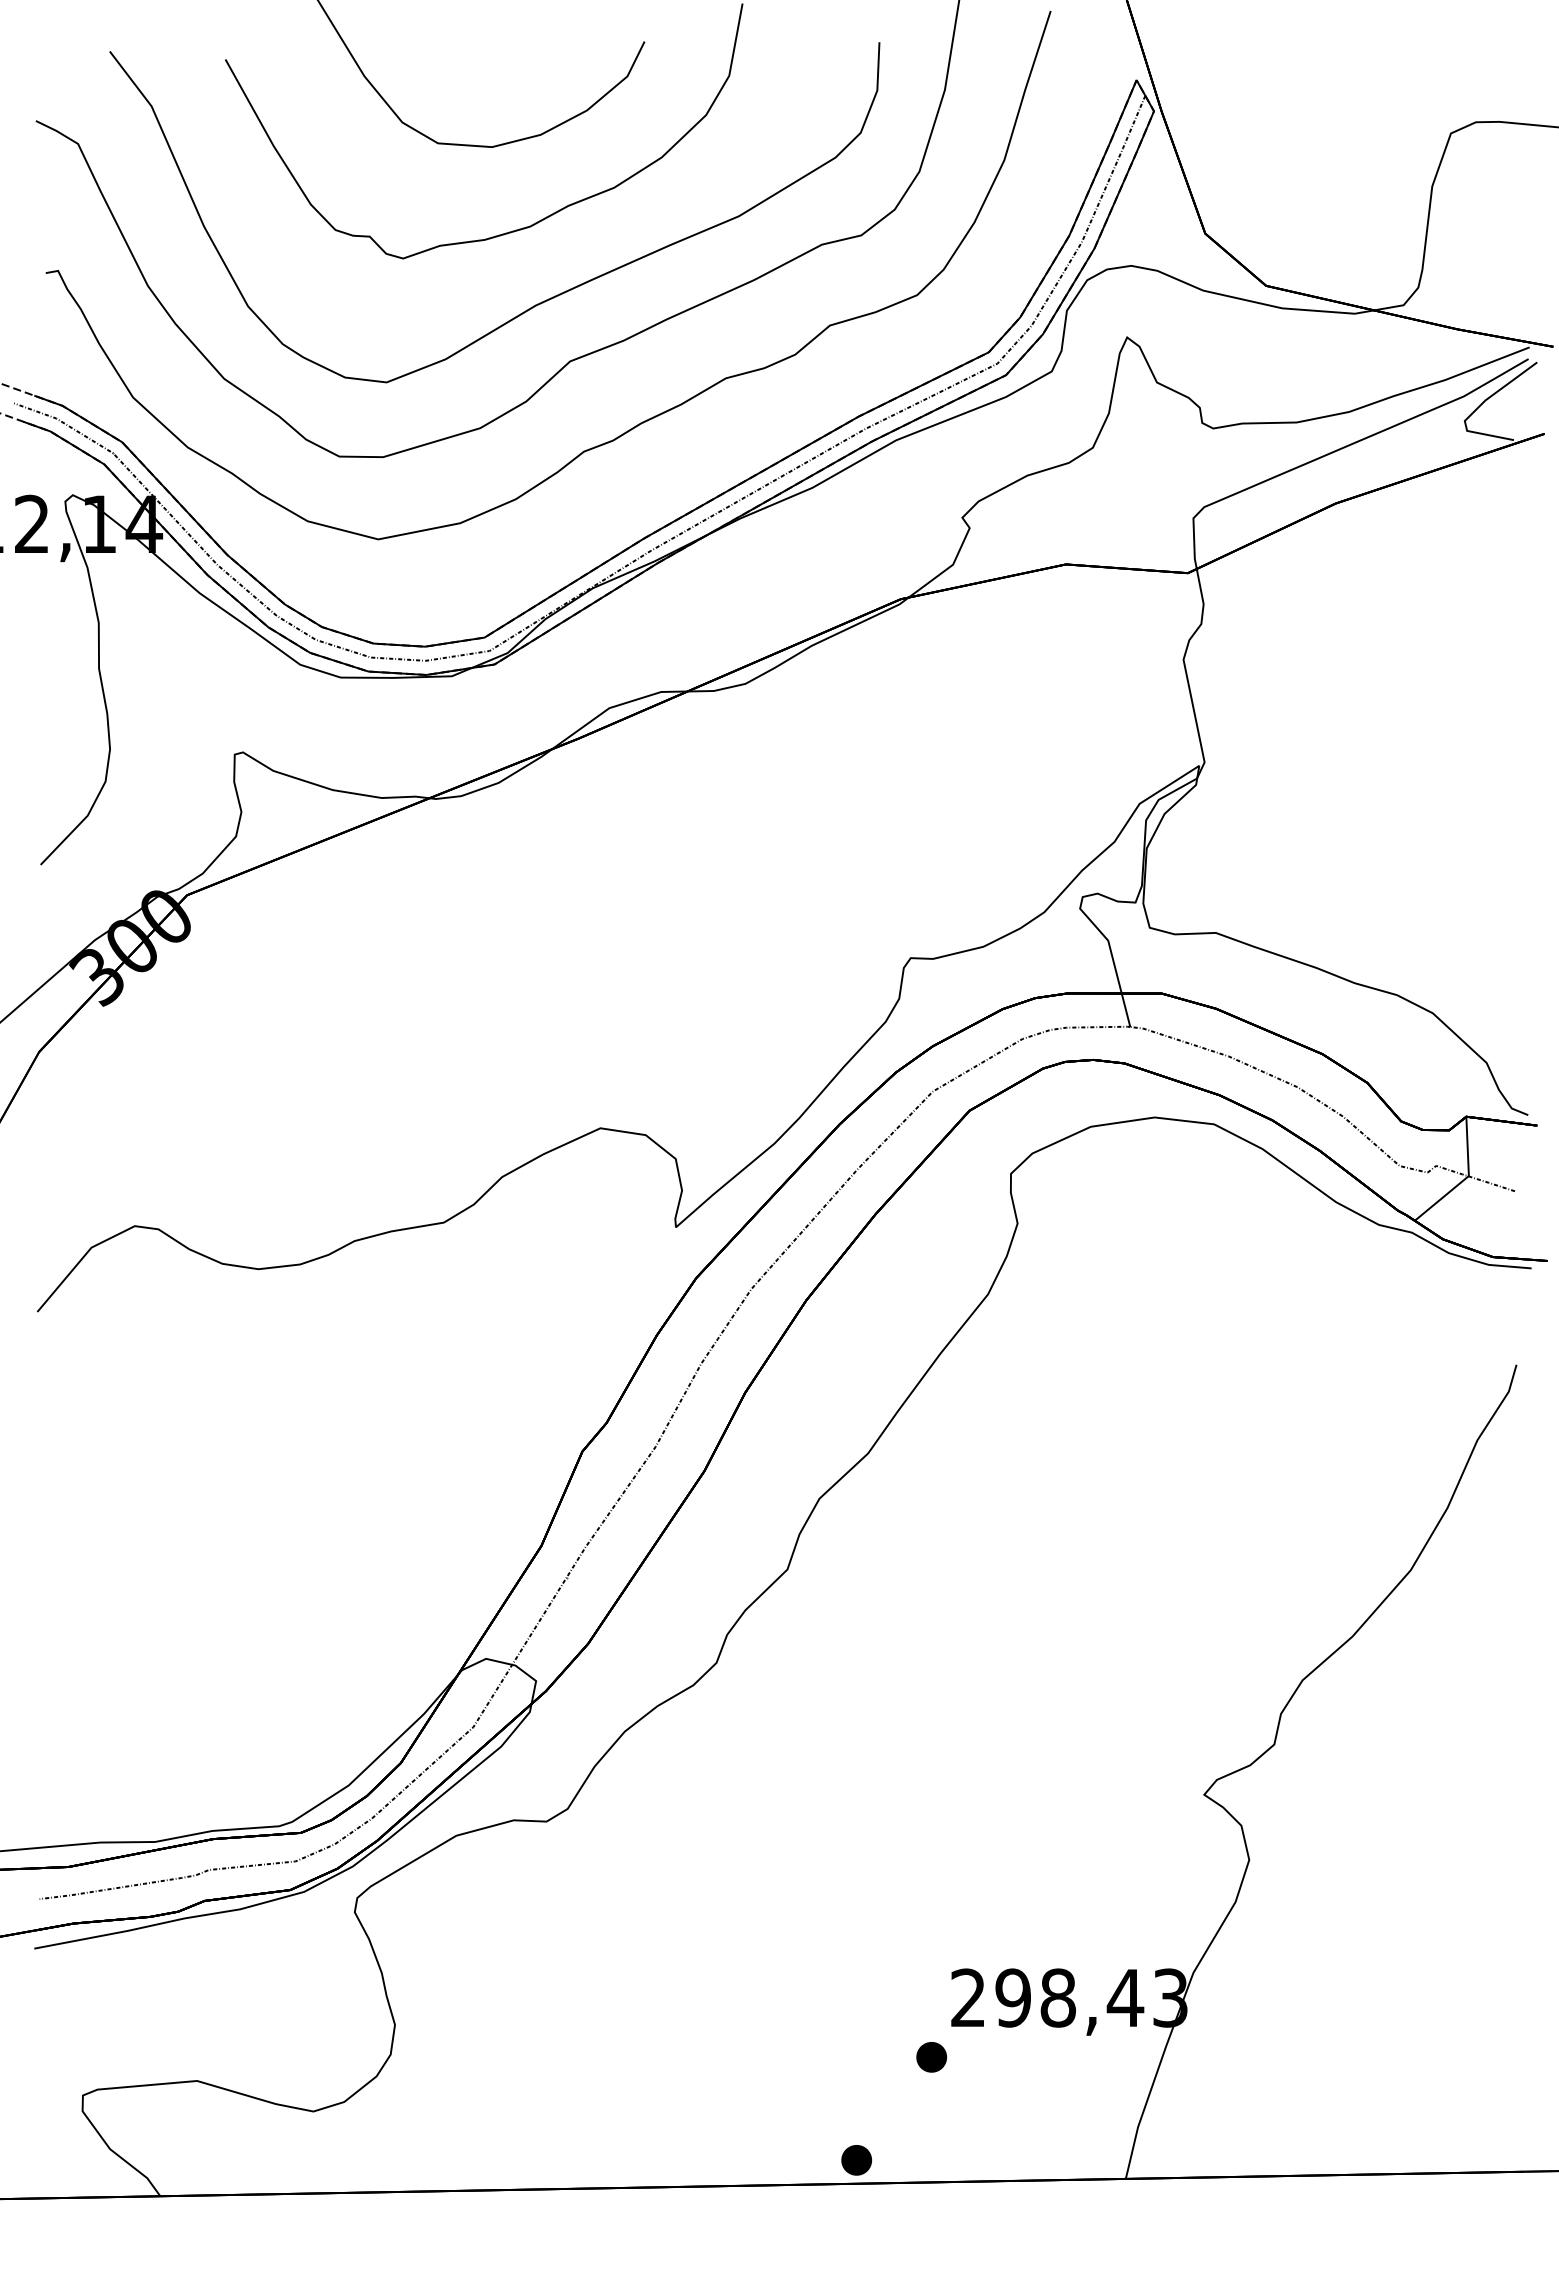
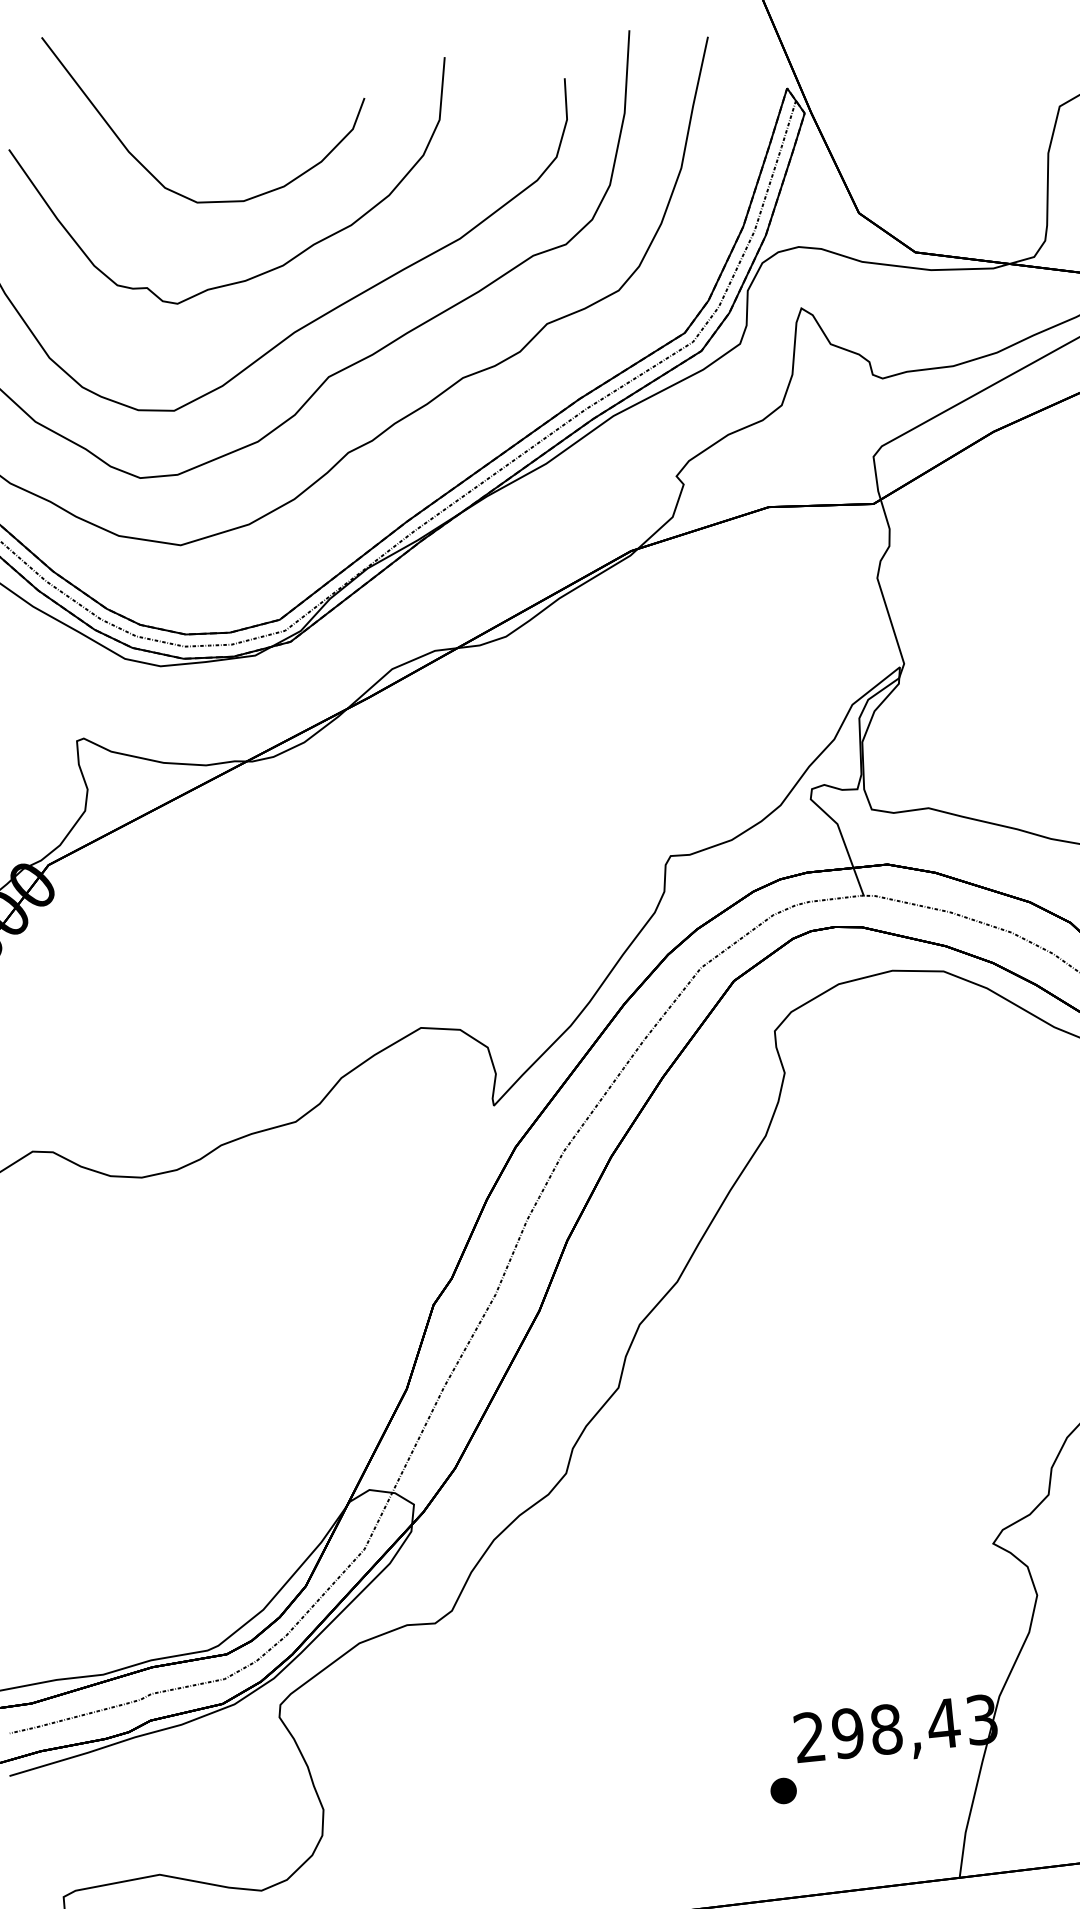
part: (856, 2160) -> (728, 1885), removed

